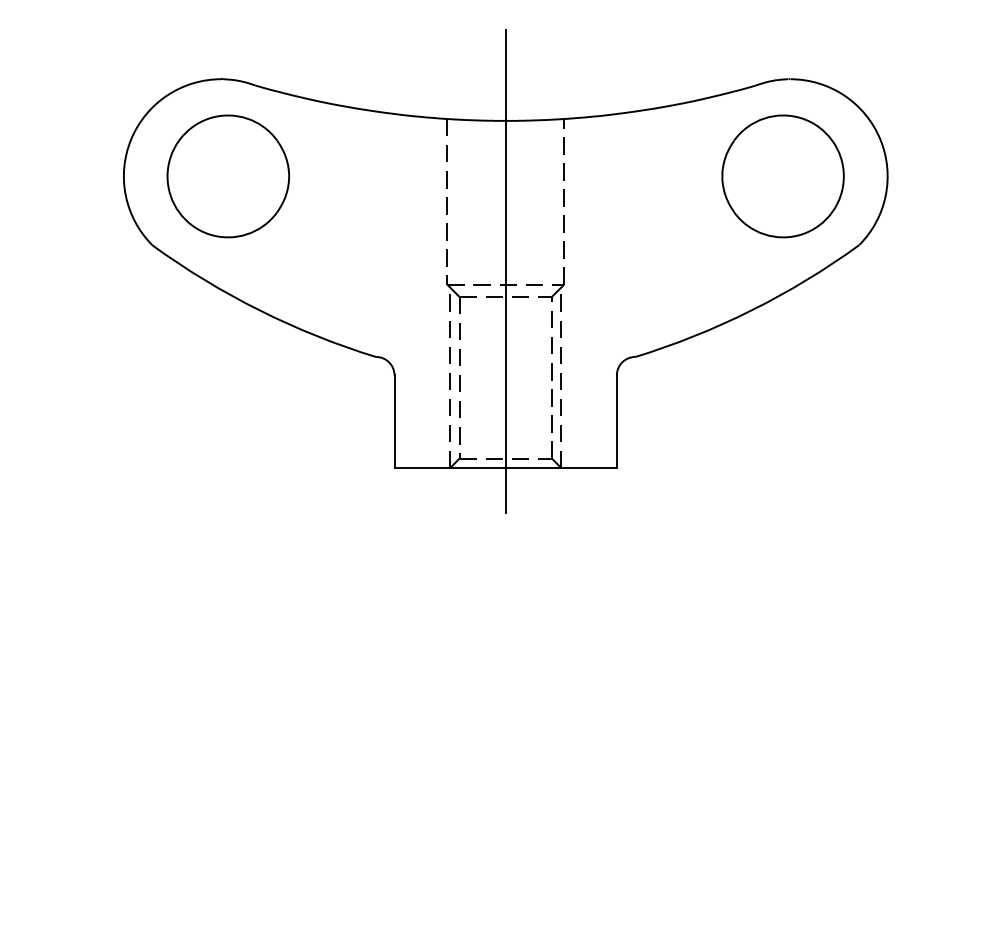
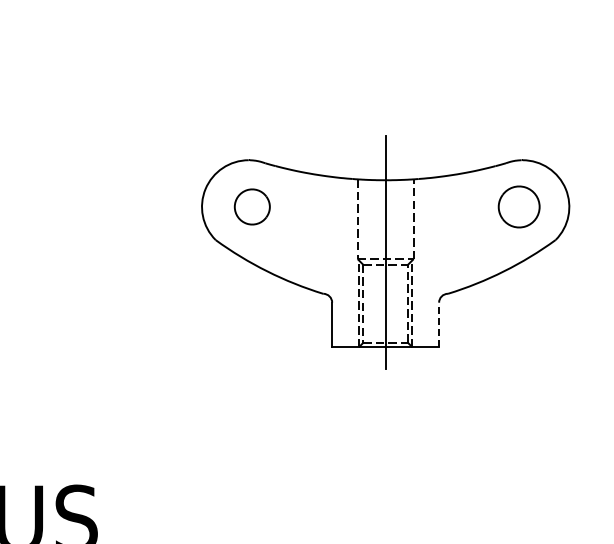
part: (228, 175) -> (252, 206), size x0.6
part: (783, 175) -> (519, 206), size x0.7
line: (617, 420) -> (439, 324), solid -> dashed

